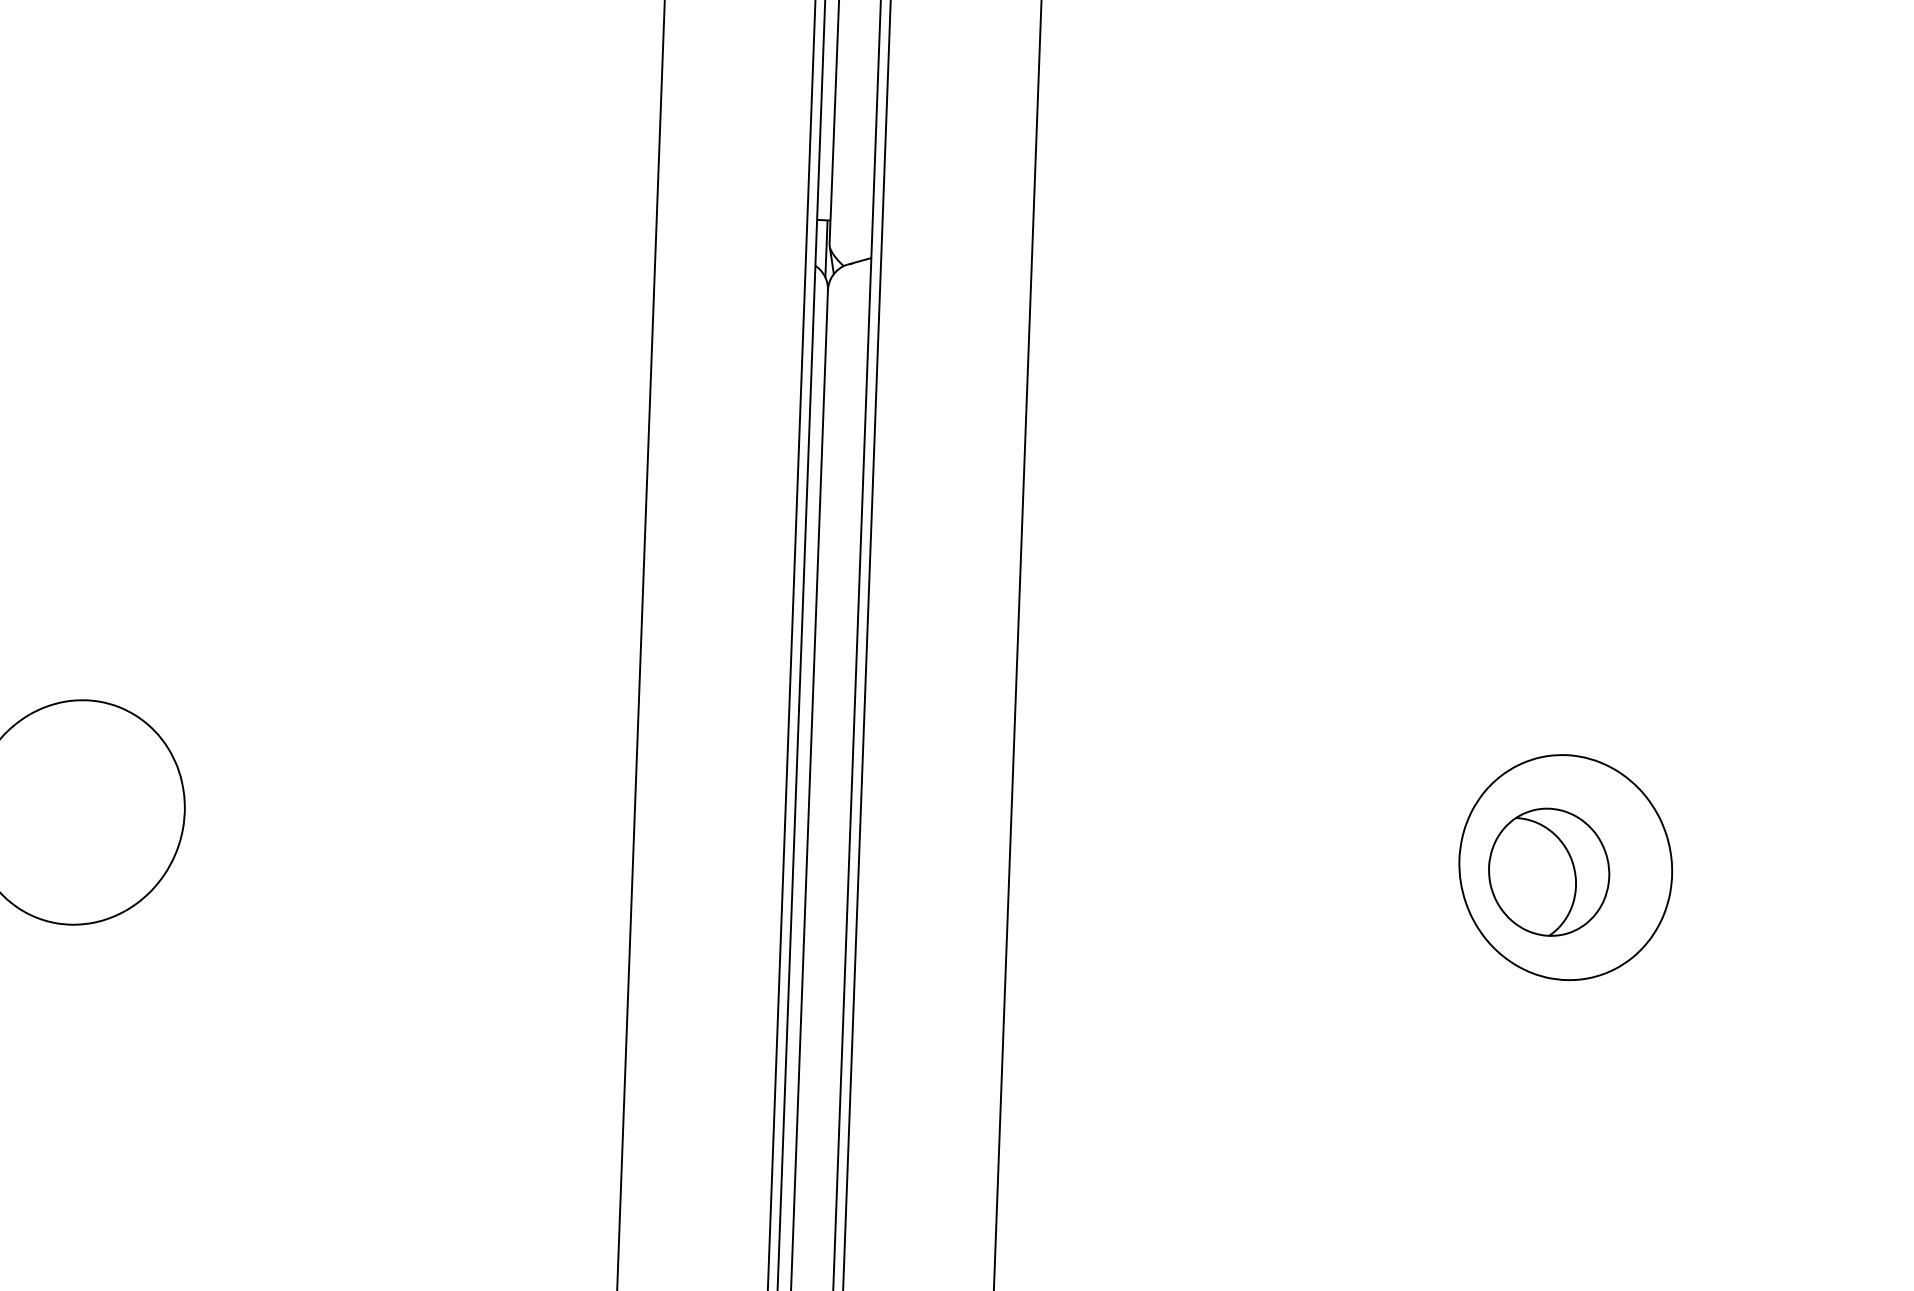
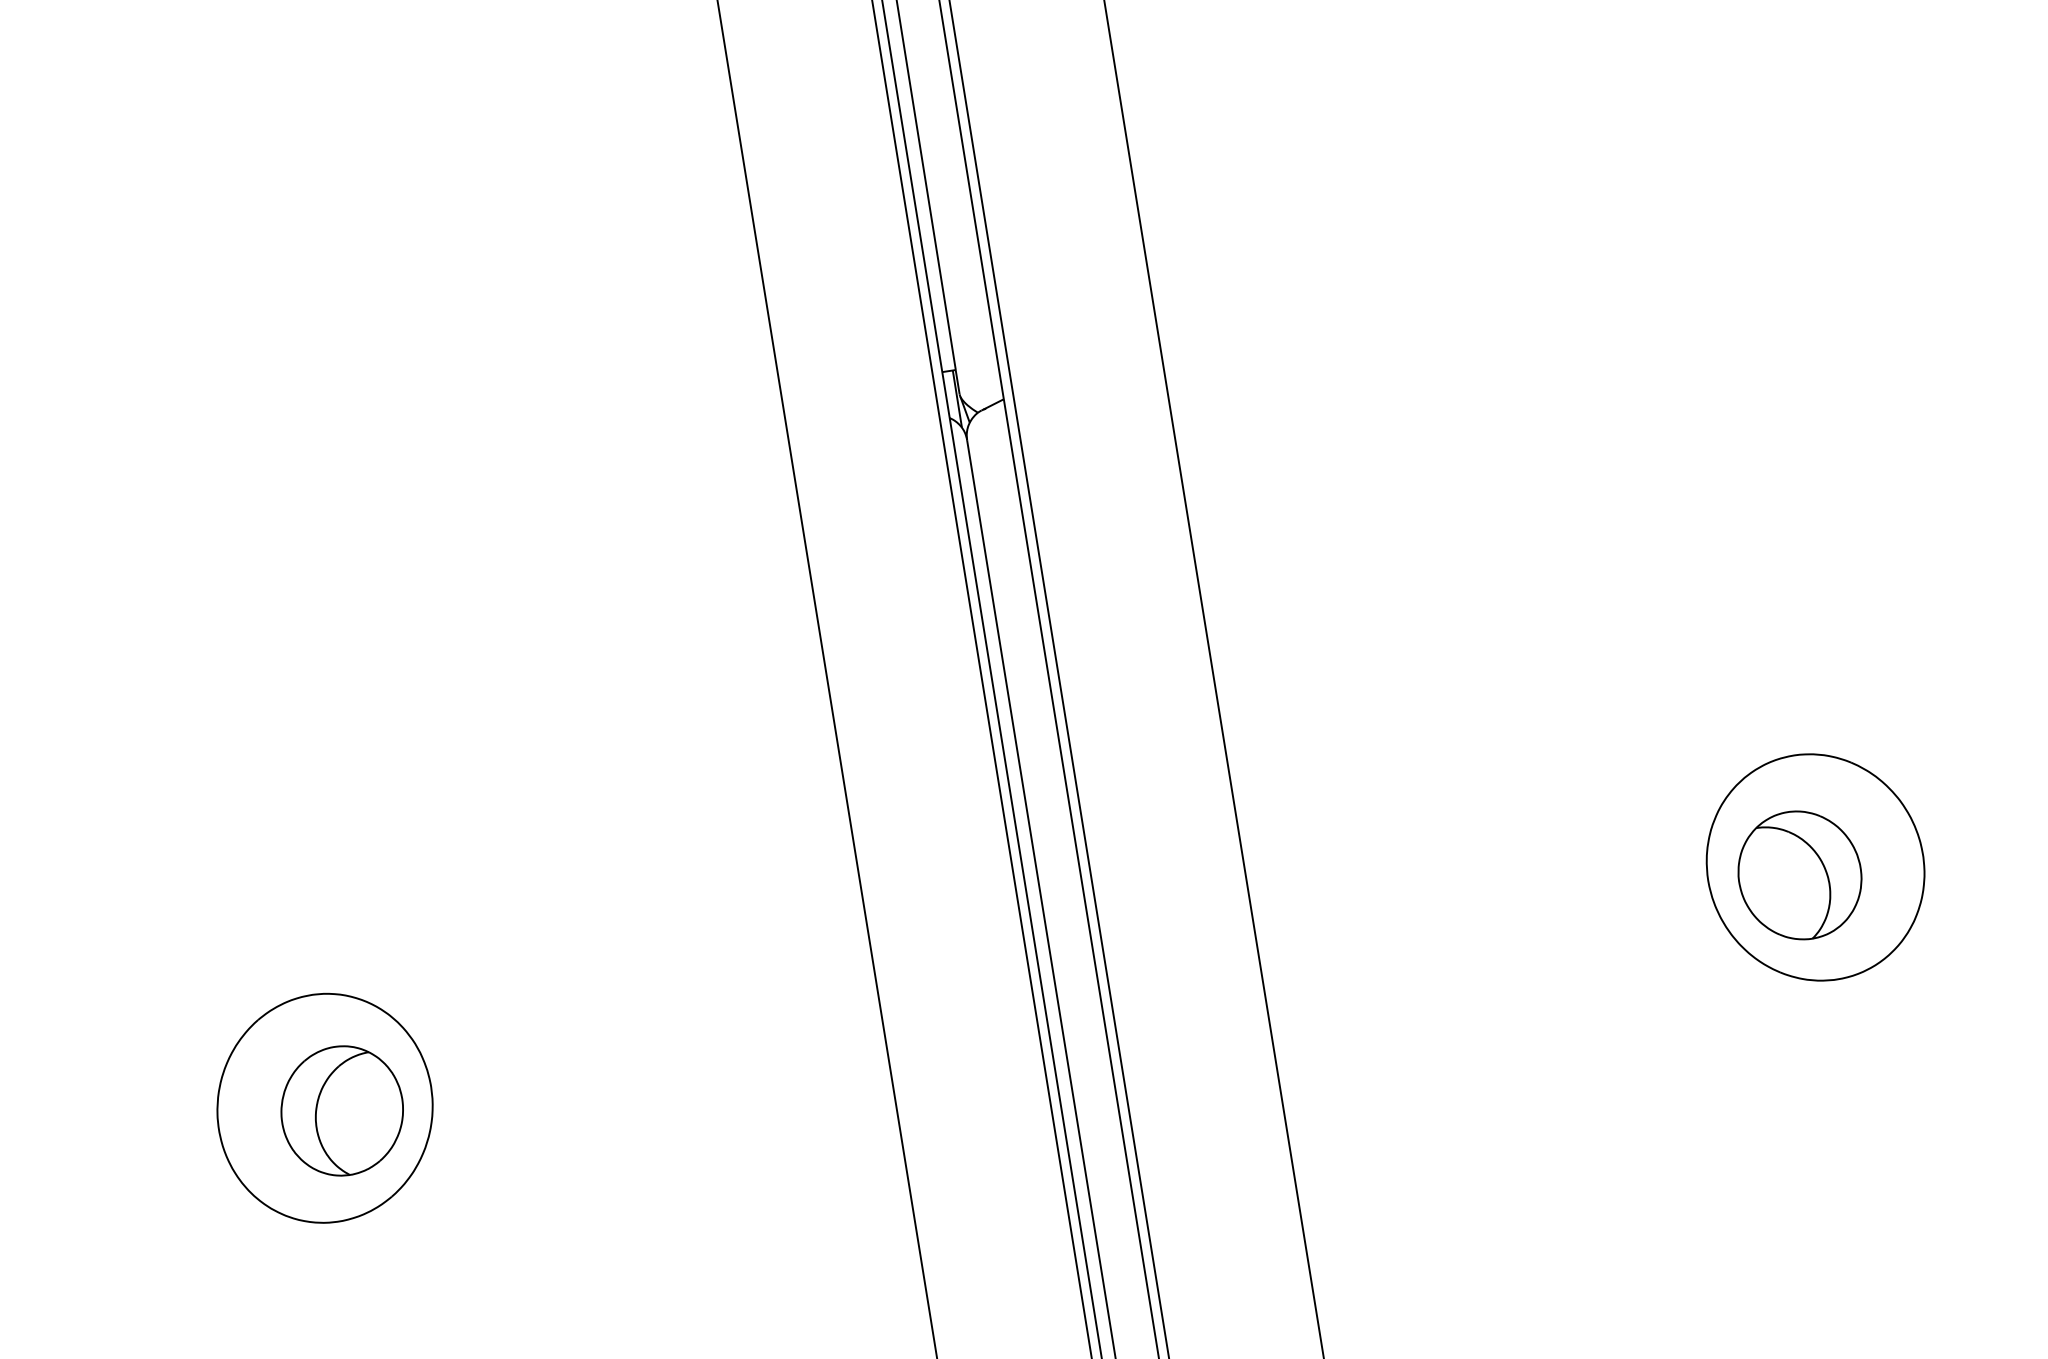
part: (93, 817) -> (341, 1110), added

